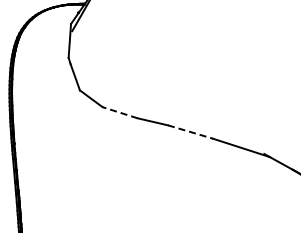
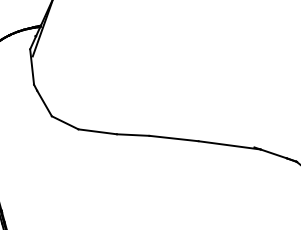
line: (119, 112) -> (96, 131), dashed -> solid
line: (190, 132) -> (174, 139), dashed -> solid

